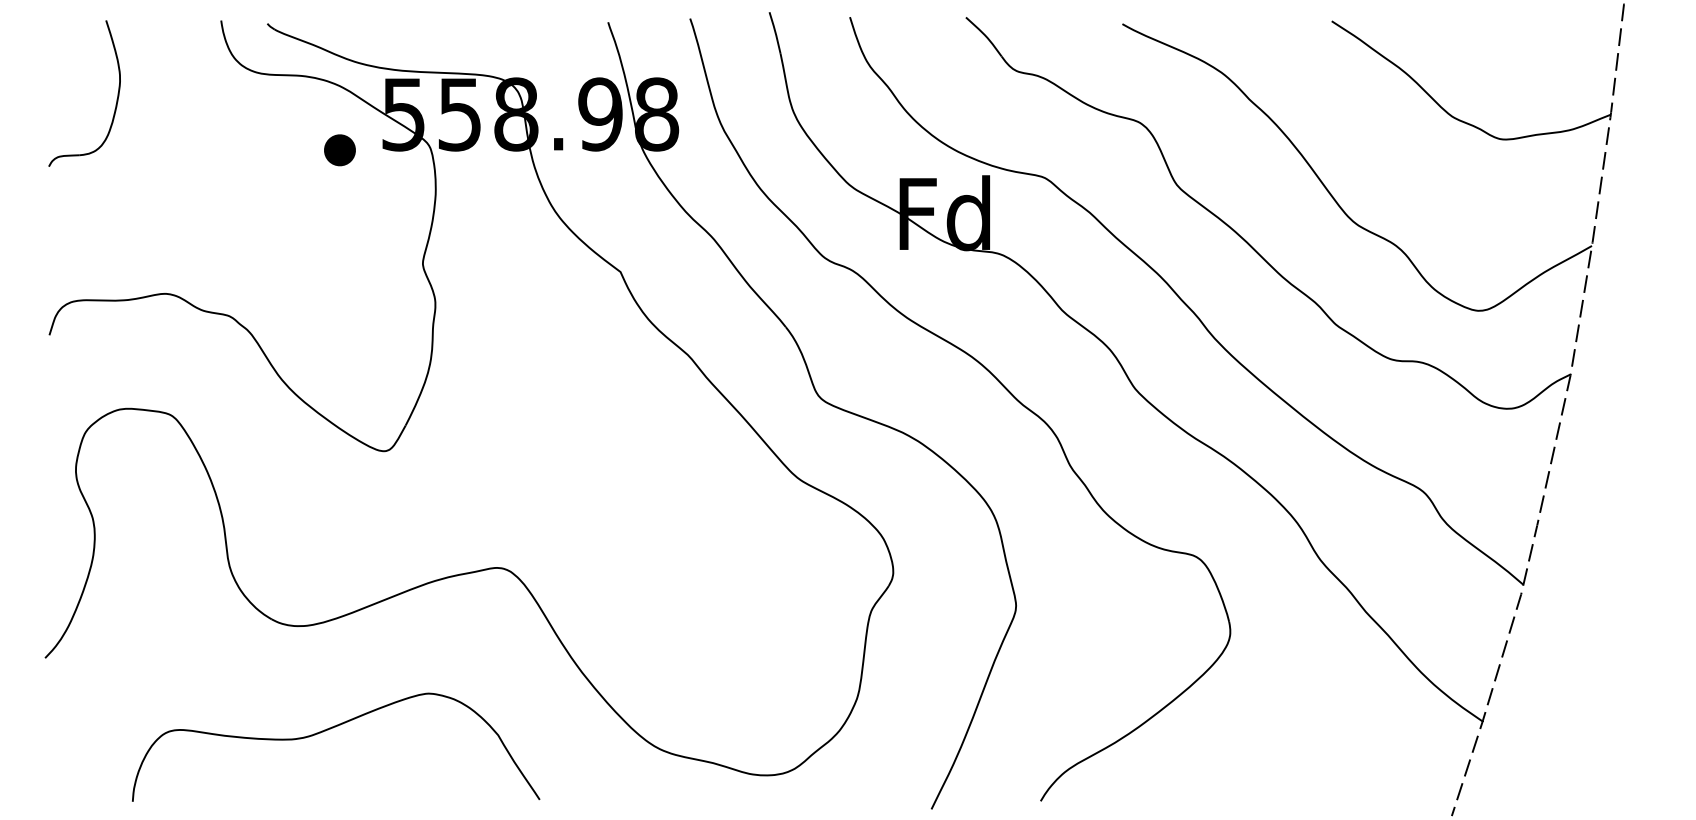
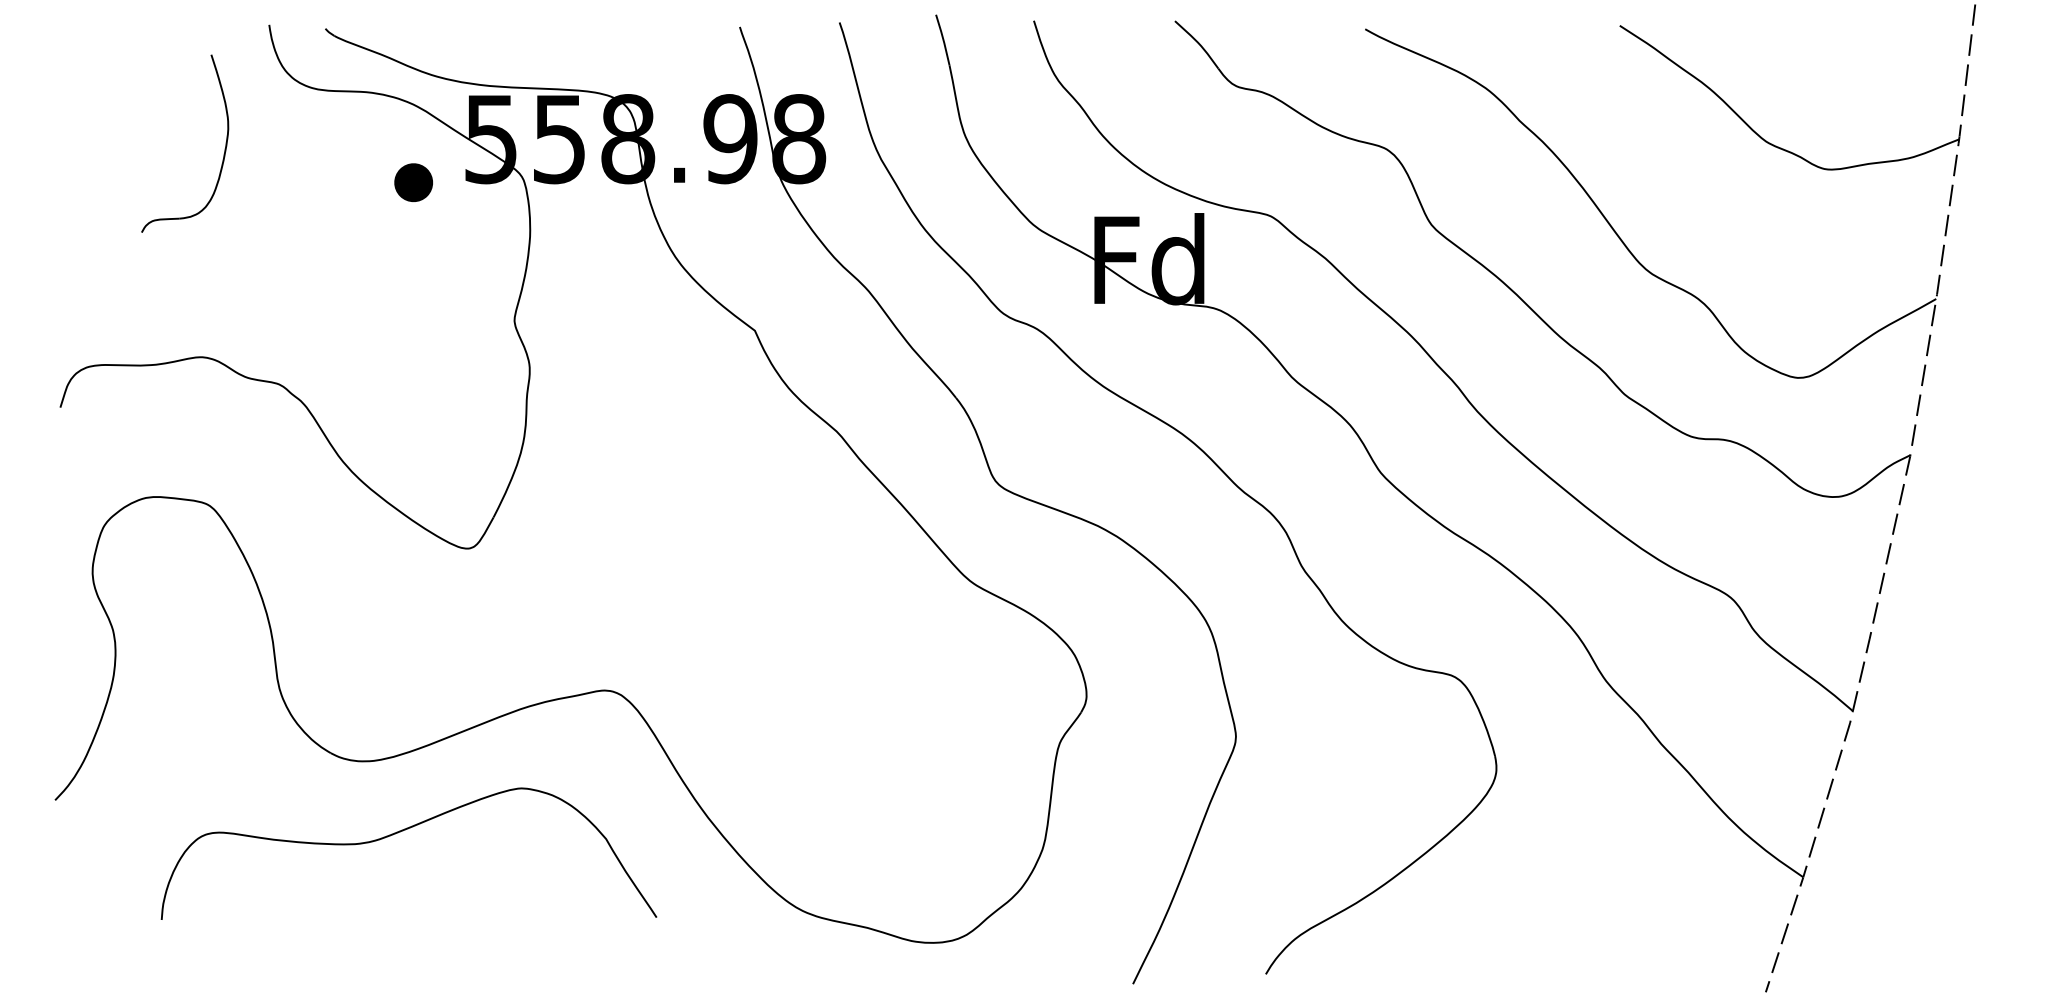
part: (116, 97) -> (224, 148), moved
curve: (327, 730) -> (398, 833), moved

